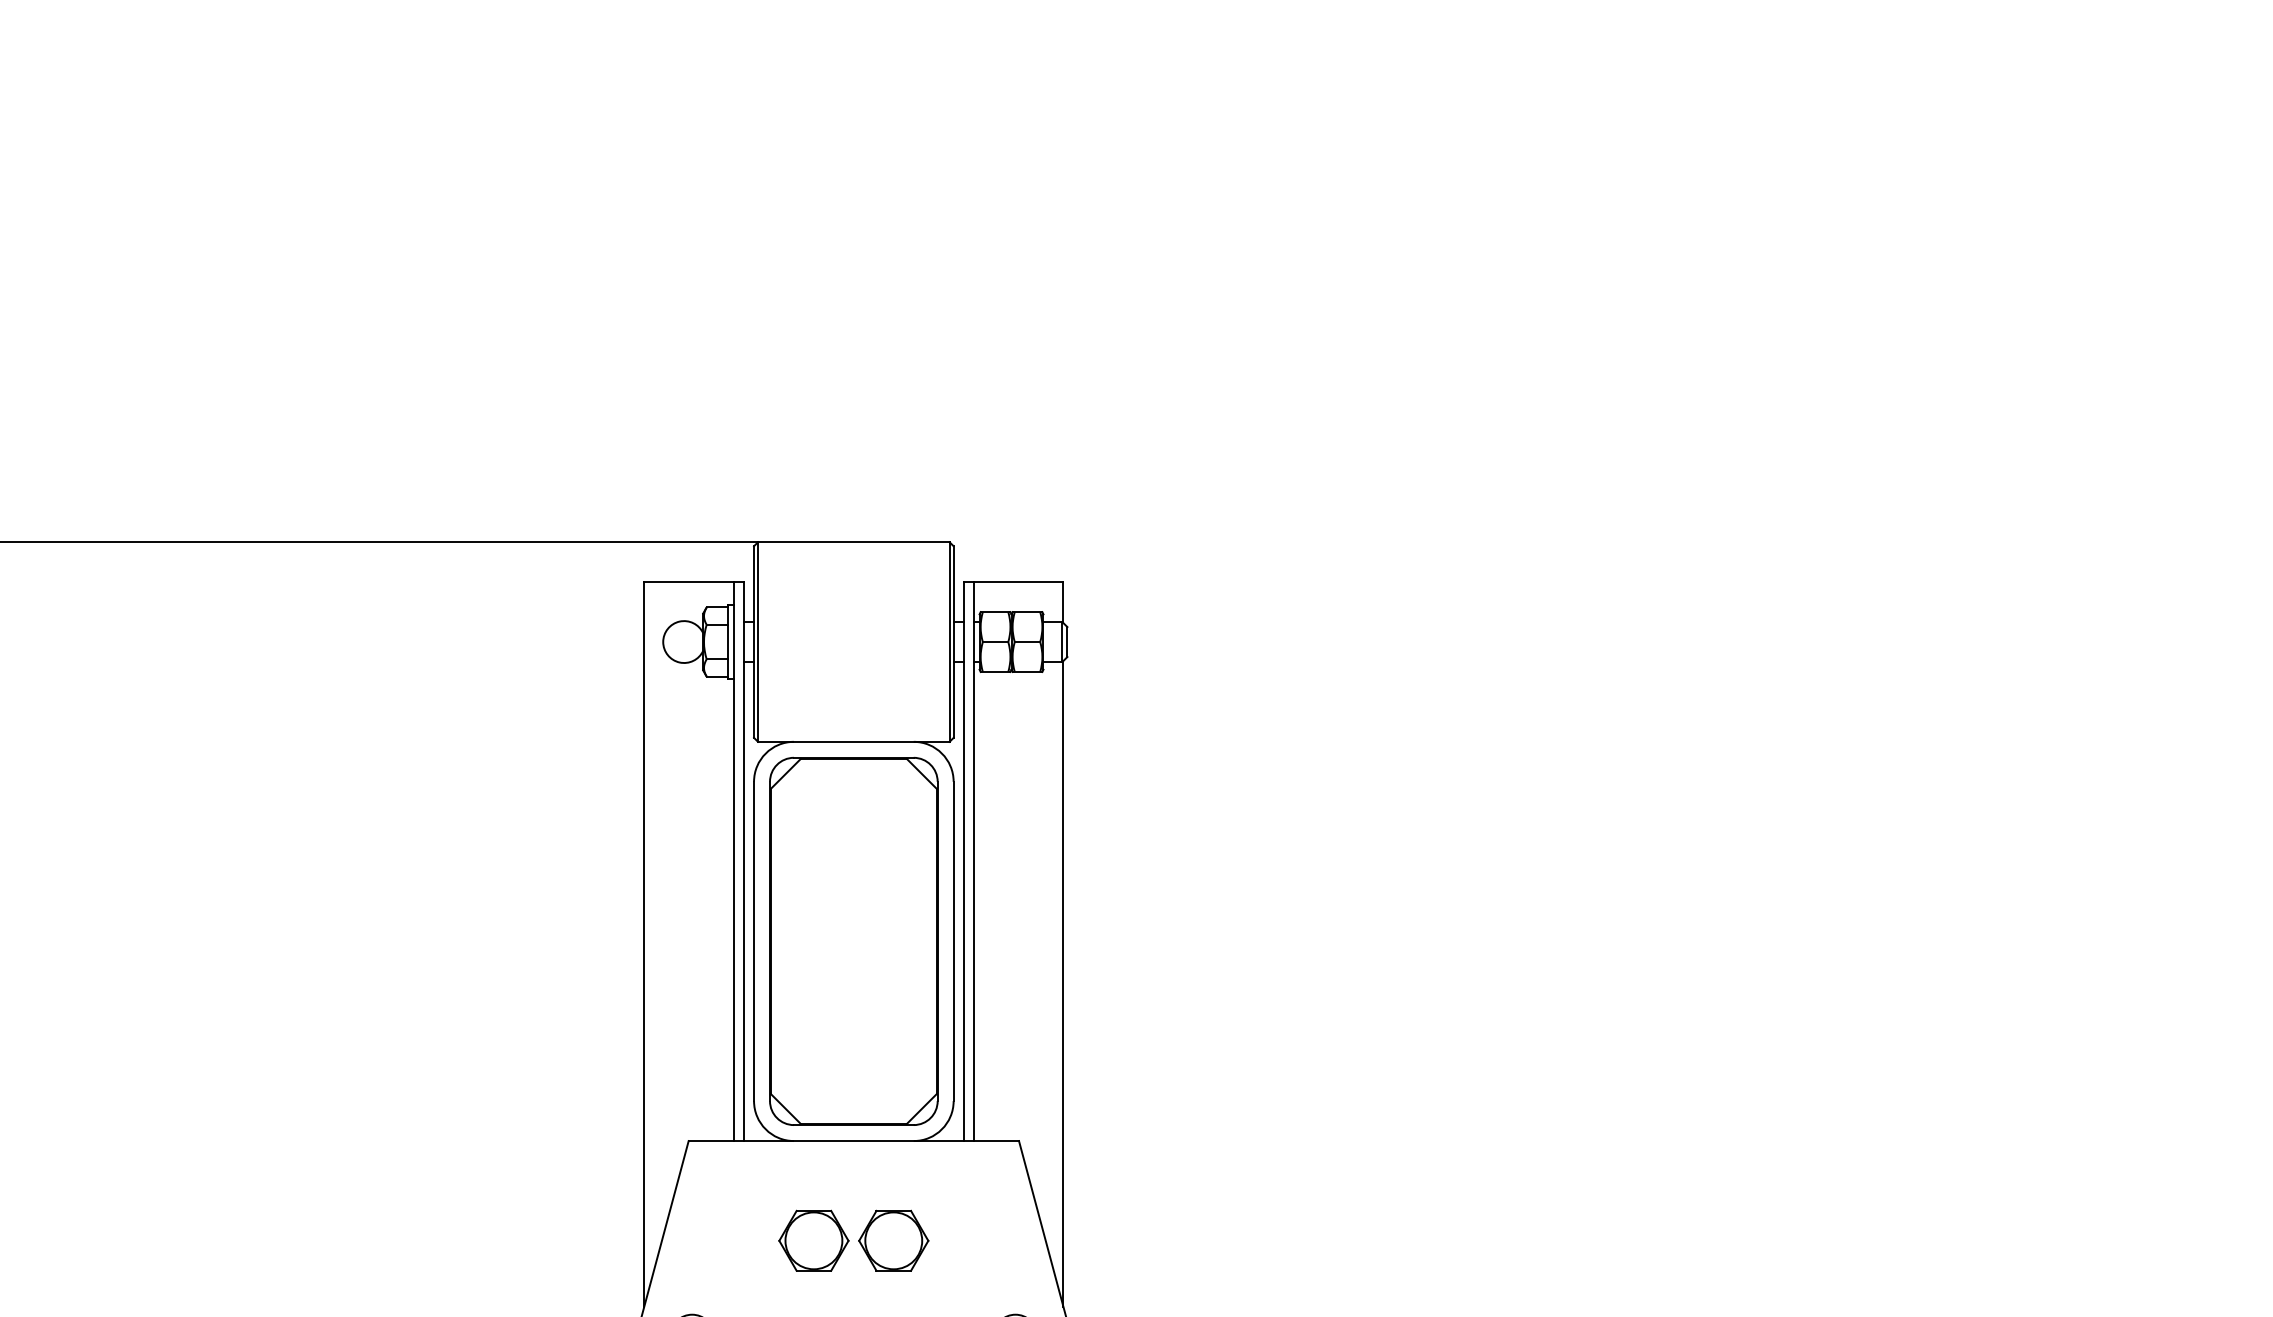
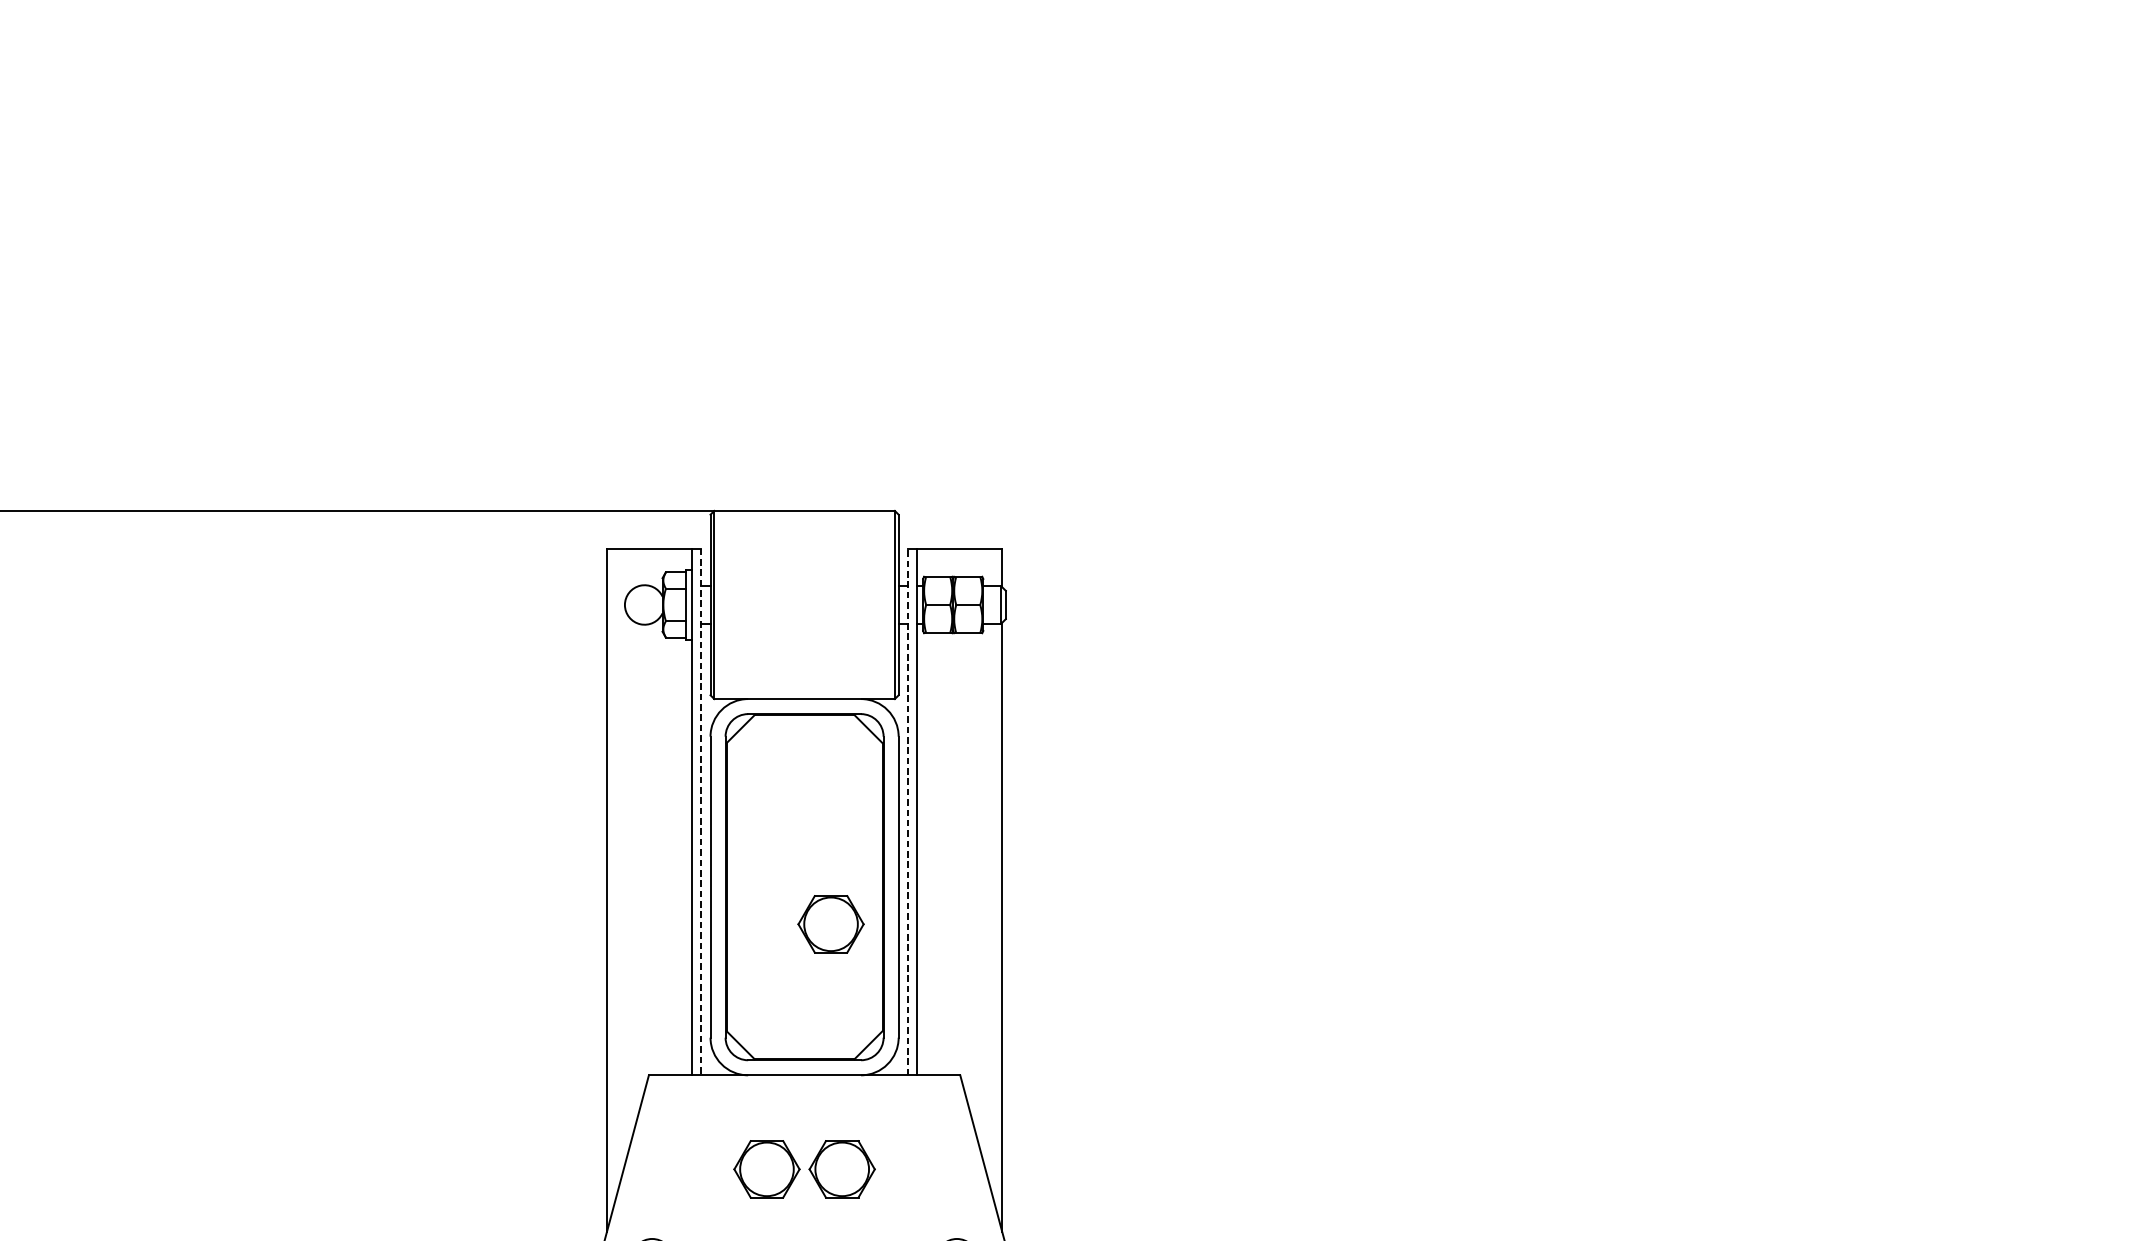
line: (963, 861) -> (907, 811), solid -> dashed
line: (744, 862) -> (701, 812), solid -> dashed
part: (881, 980) -> (830, 923), added

